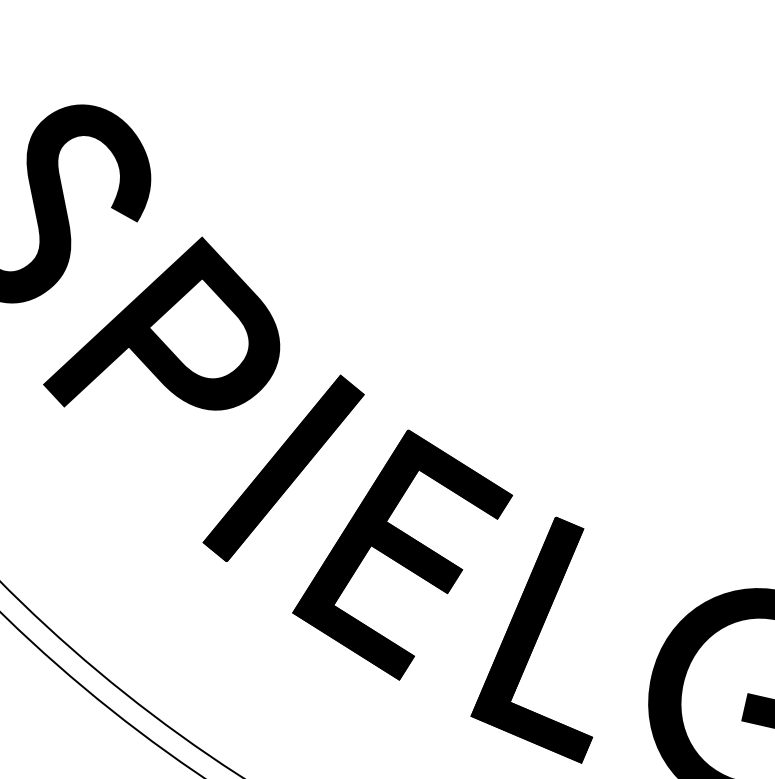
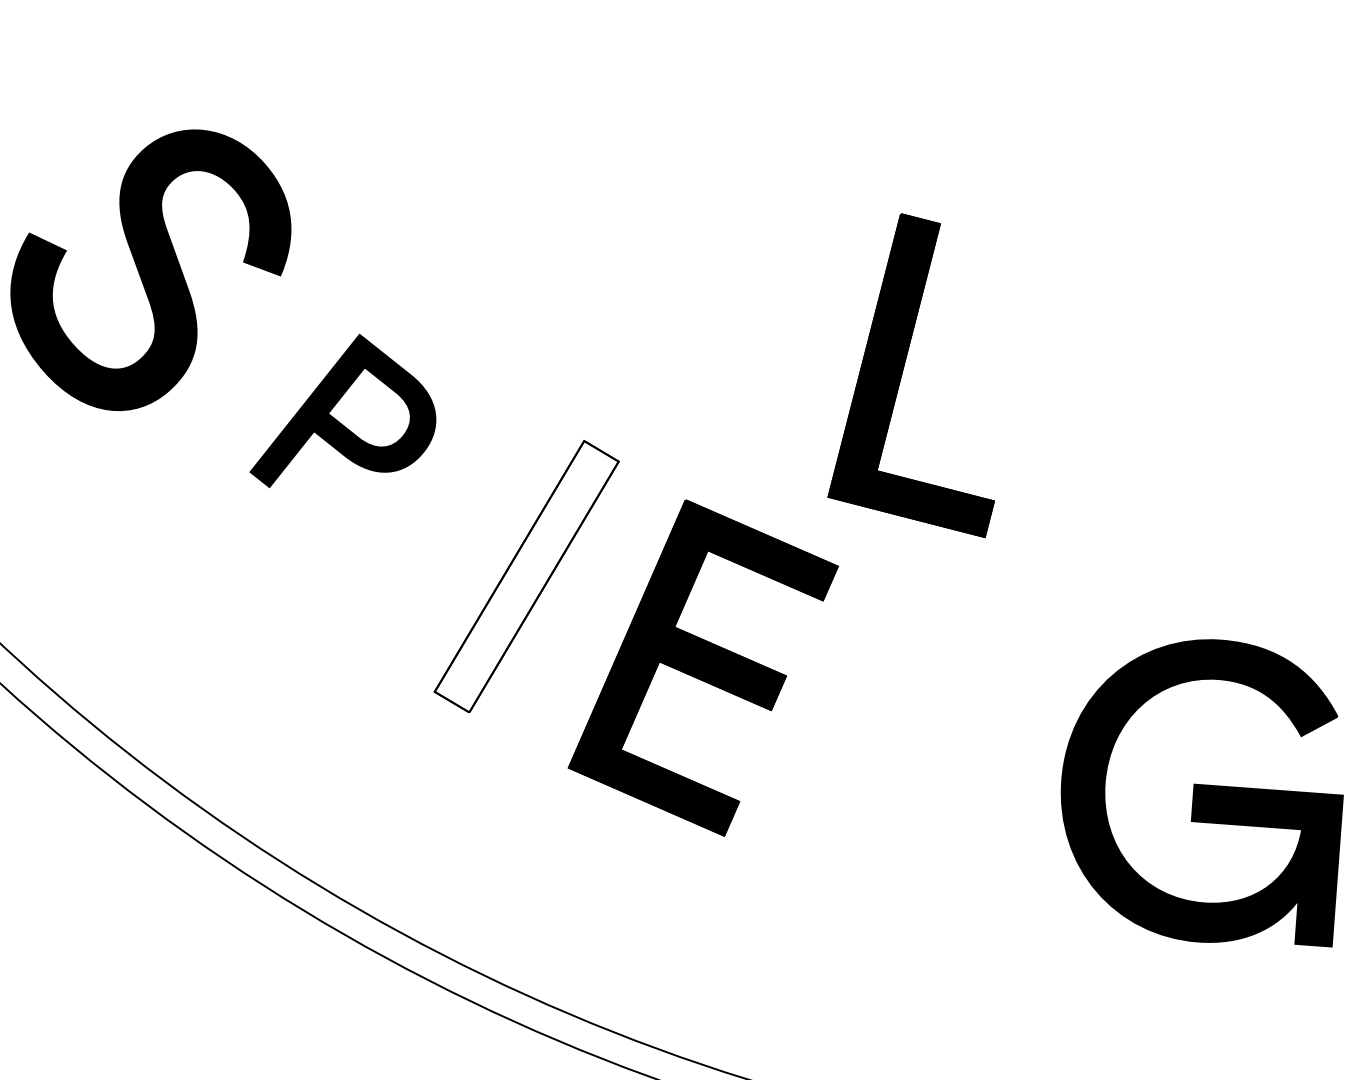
part: (167, 326) -> (342, 410), size x0.6
fill: (283, 468) -> (526, 576), removed
part: (539, 635) -> (902, 375), moved

